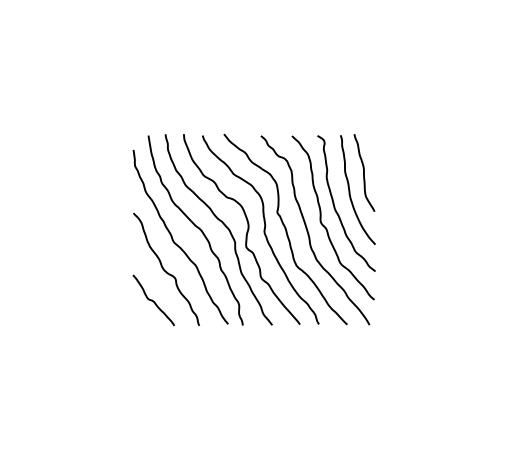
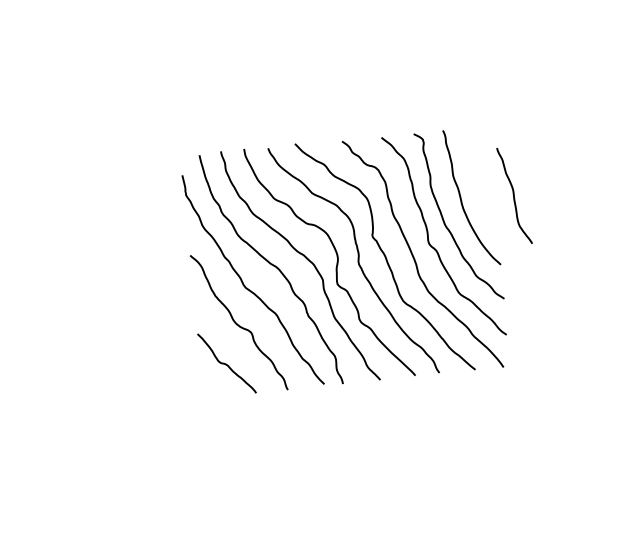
curve: (364, 172) -> (514, 195), moved

